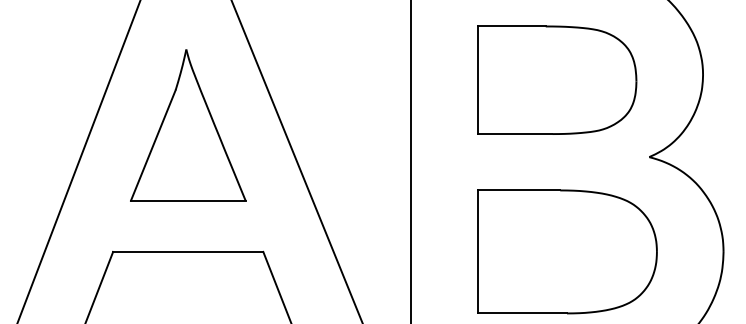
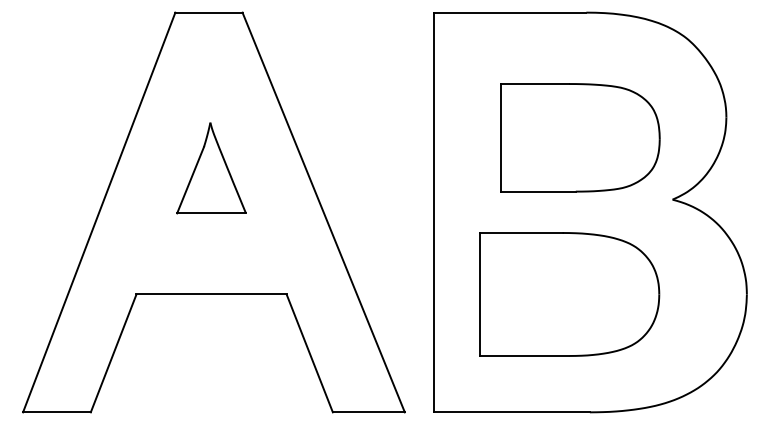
part: (557, 79) -> (580, 137), moved
part: (188, 125) -> (211, 168), size x0.6
part: (567, 251) -> (569, 294), moved

